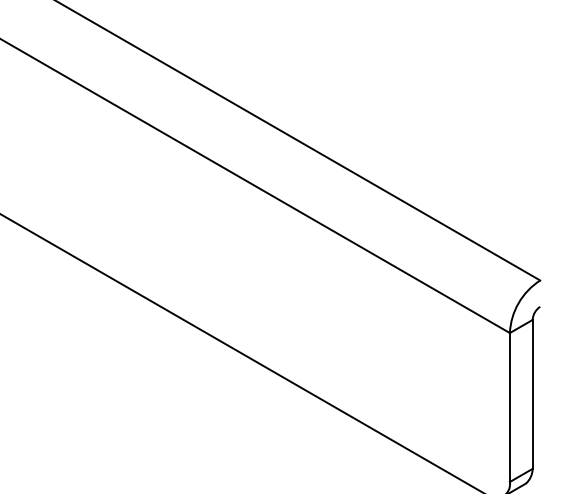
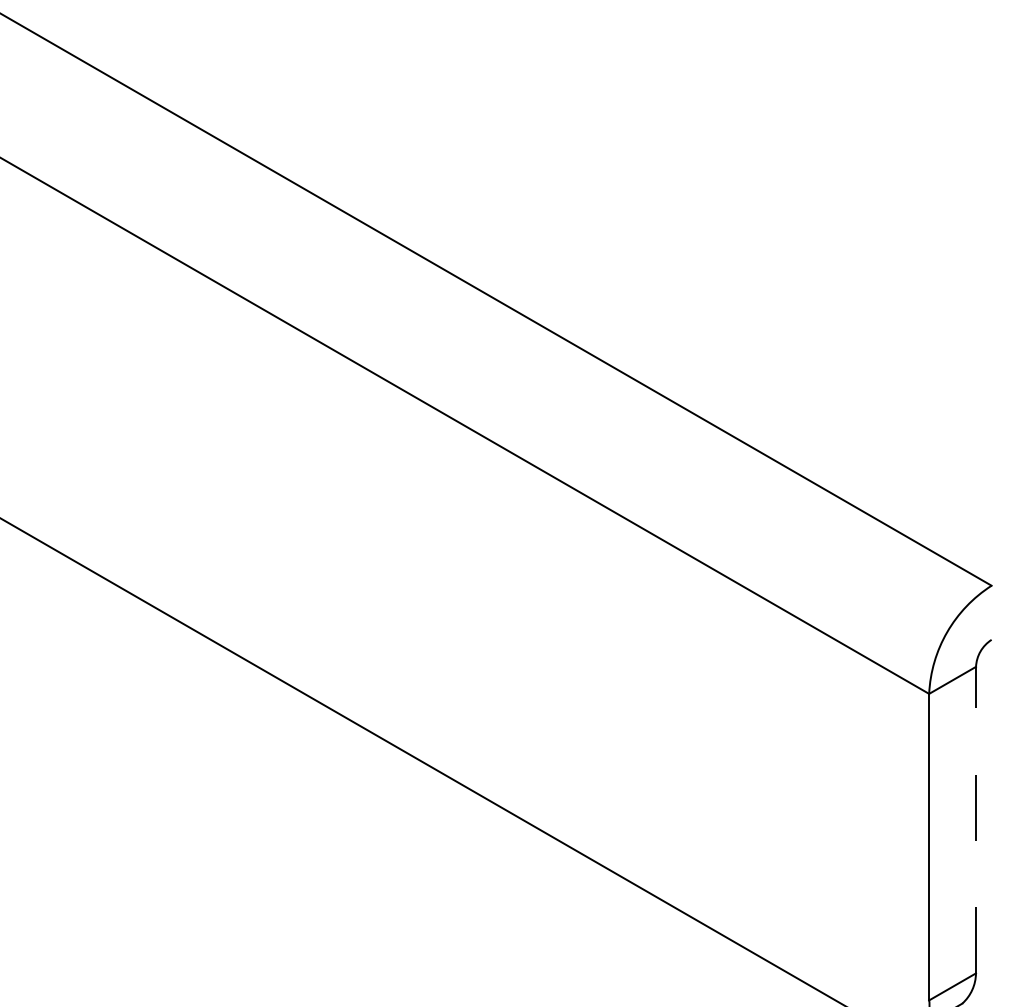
line: (532, 393) -> (975, 818), solid -> dashed

